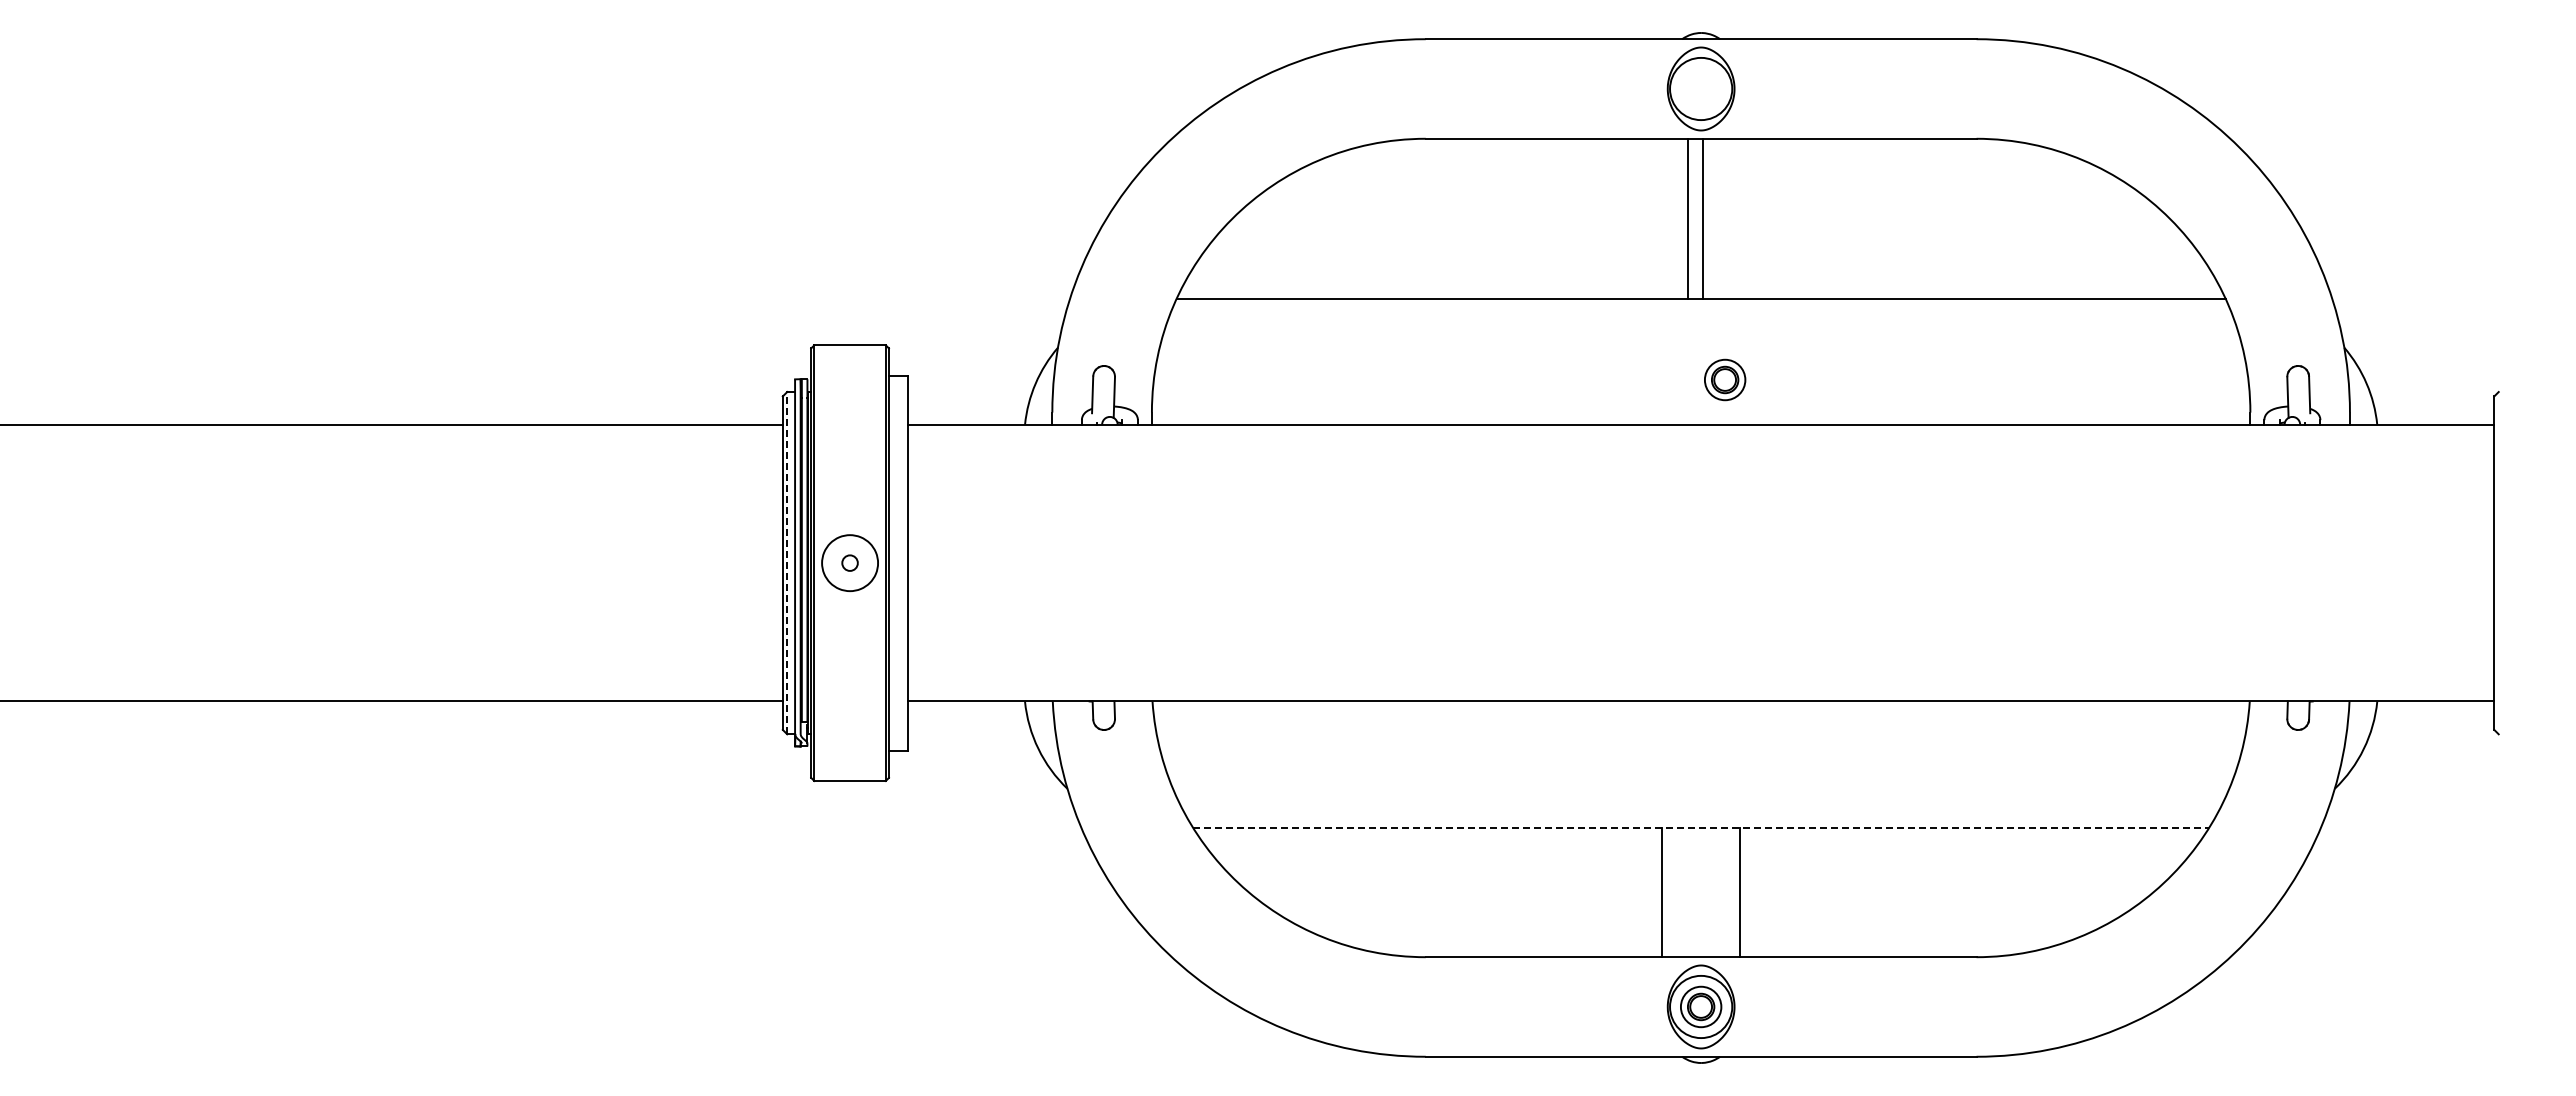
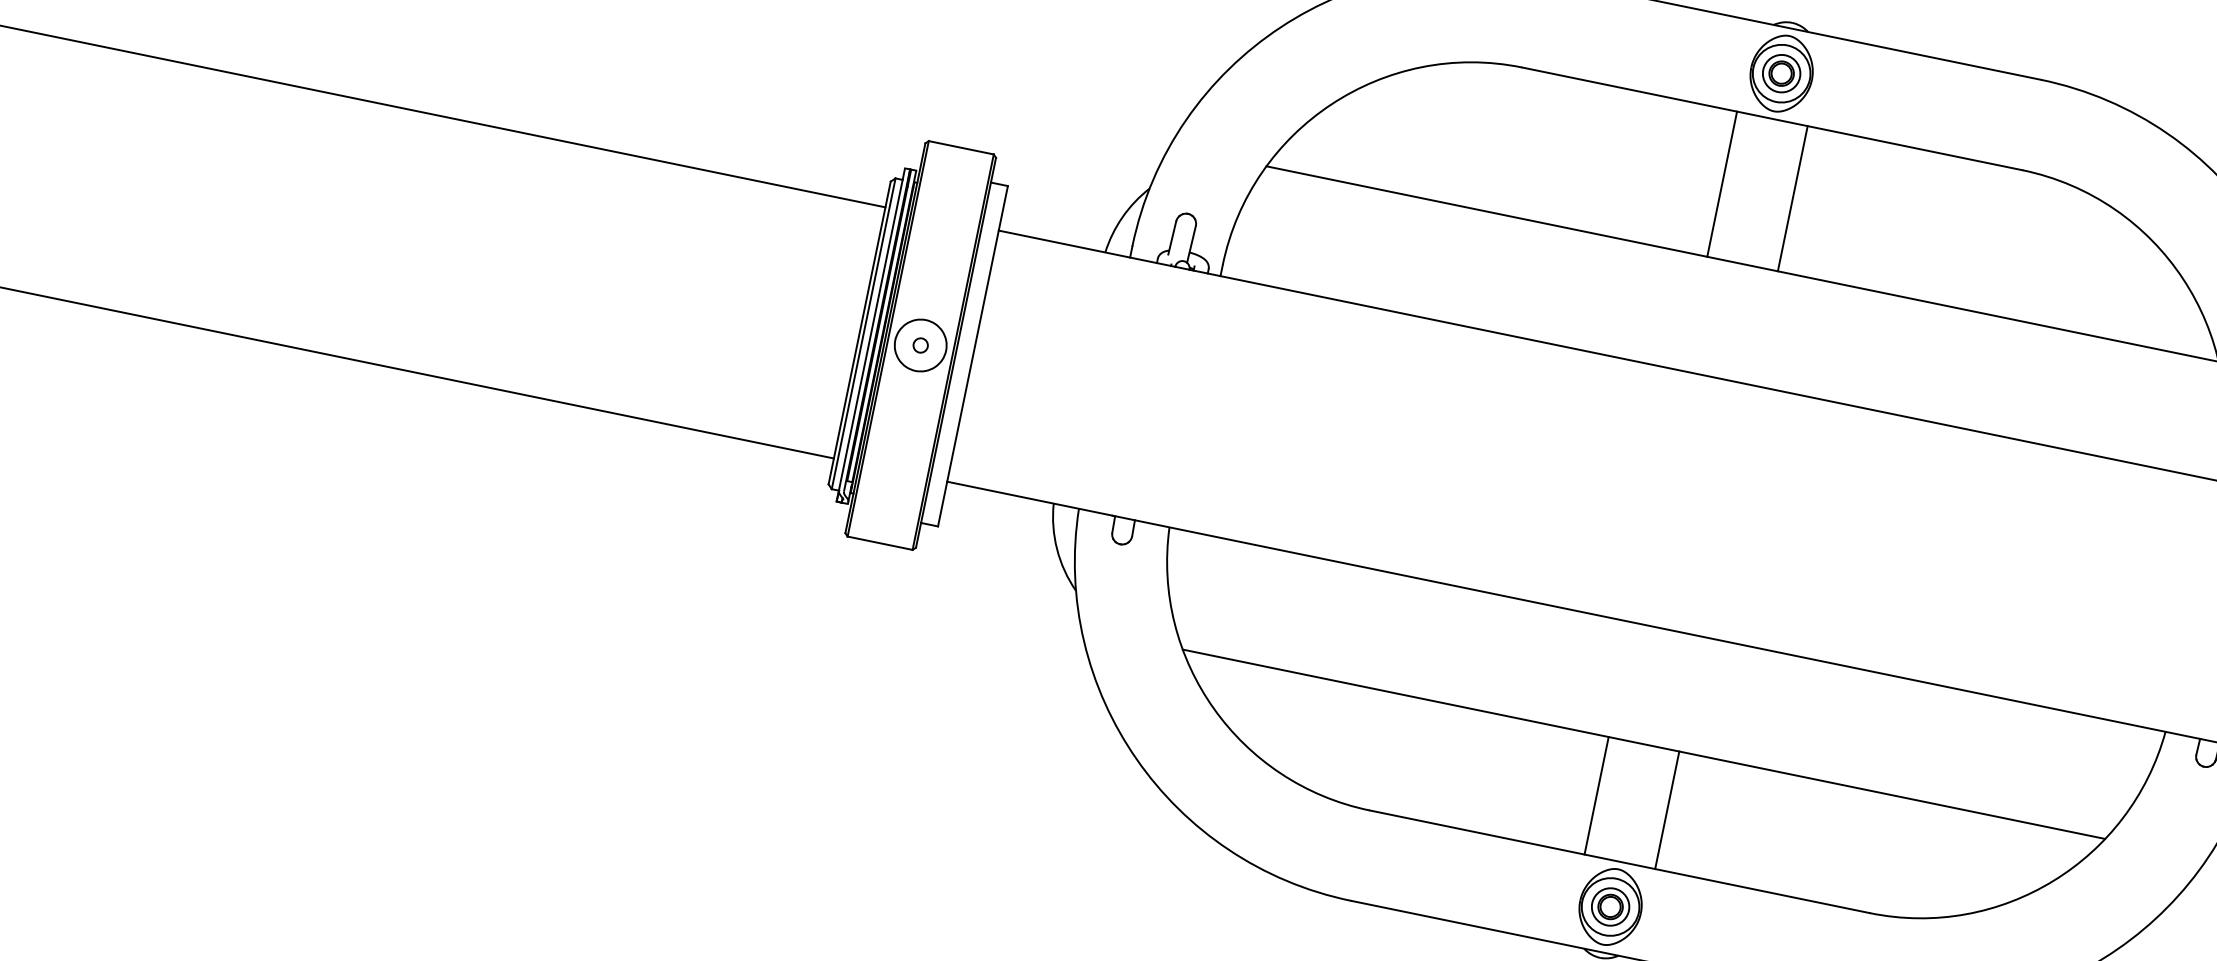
line: (1688, 218) -> (1793, 198), moved
line: (1703, 218) -> (1722, 184), moved
part: (1725, 379) -> (1782, 73), moved
line: (787, 562) -> (864, 333), dashed -> solid
line: (1701, 827) -> (1644, 744), dashed -> solid

